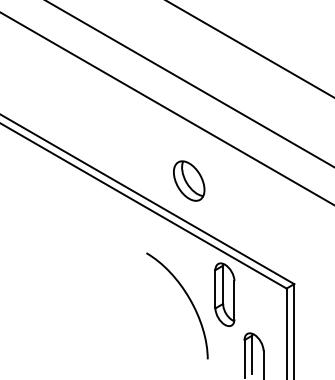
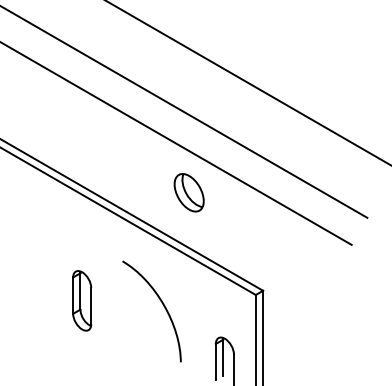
part: (188, 180) -> (188, 192), moved
part: (225, 294) -> (82, 300), moved

